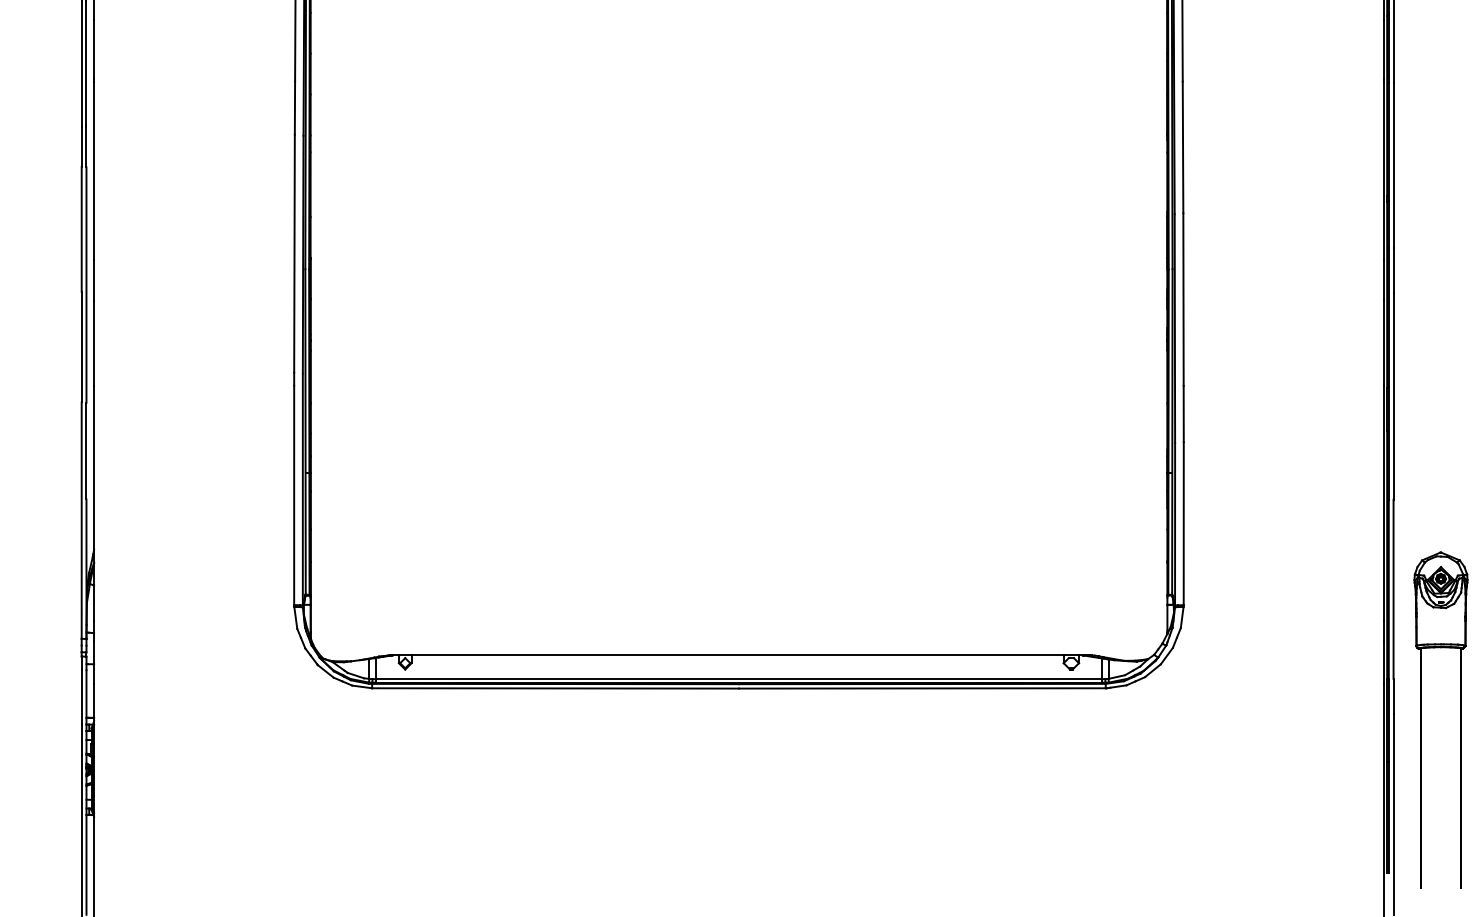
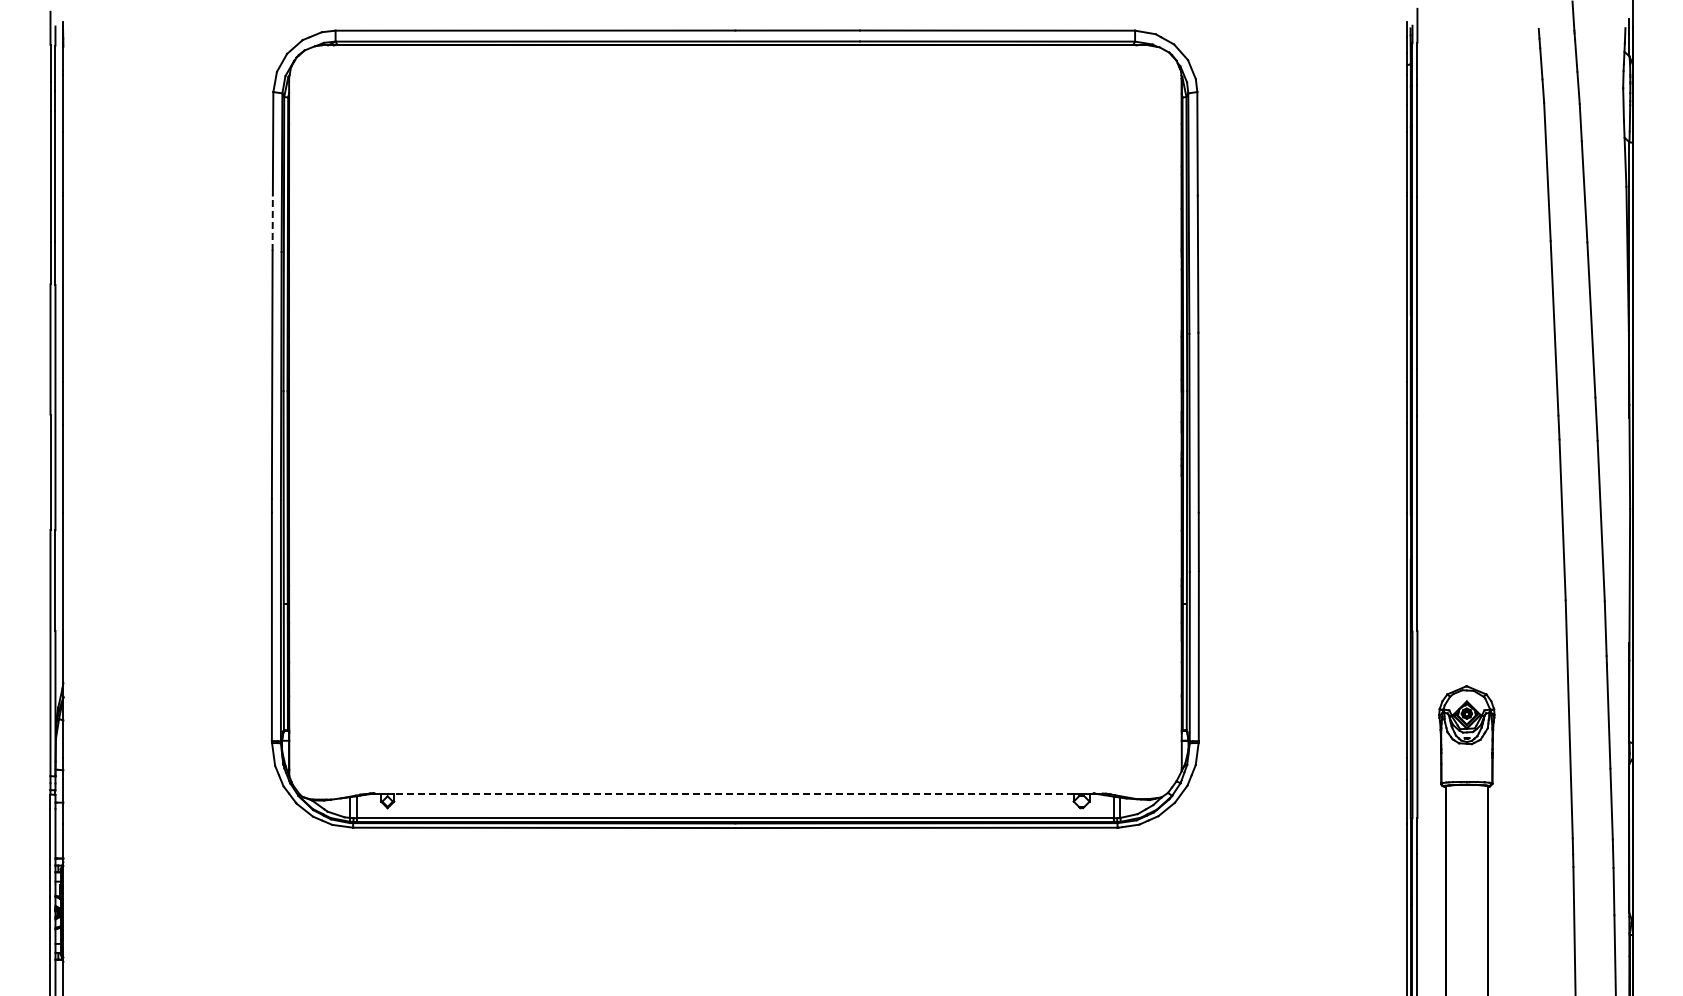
line: (294, 108) -> (272, 223), solid -> dashed
line: (738, 655) -> (734, 793), solid -> dashed

